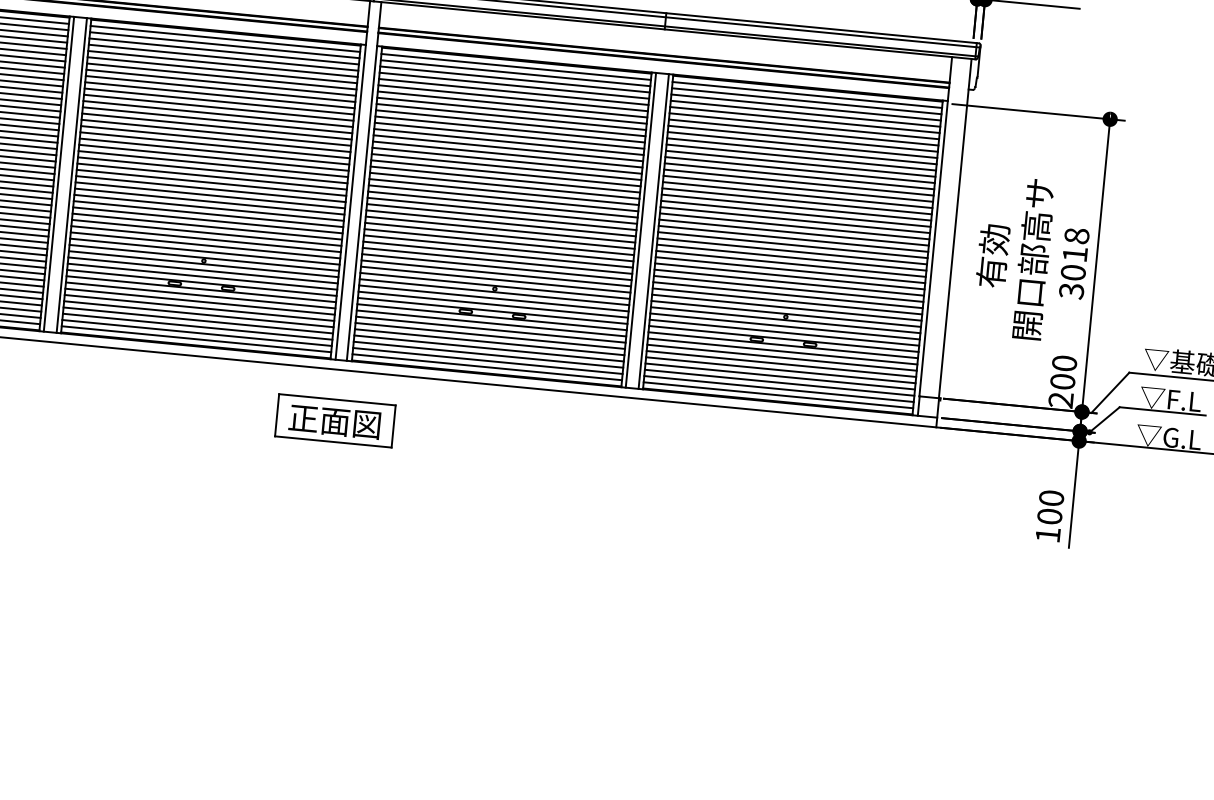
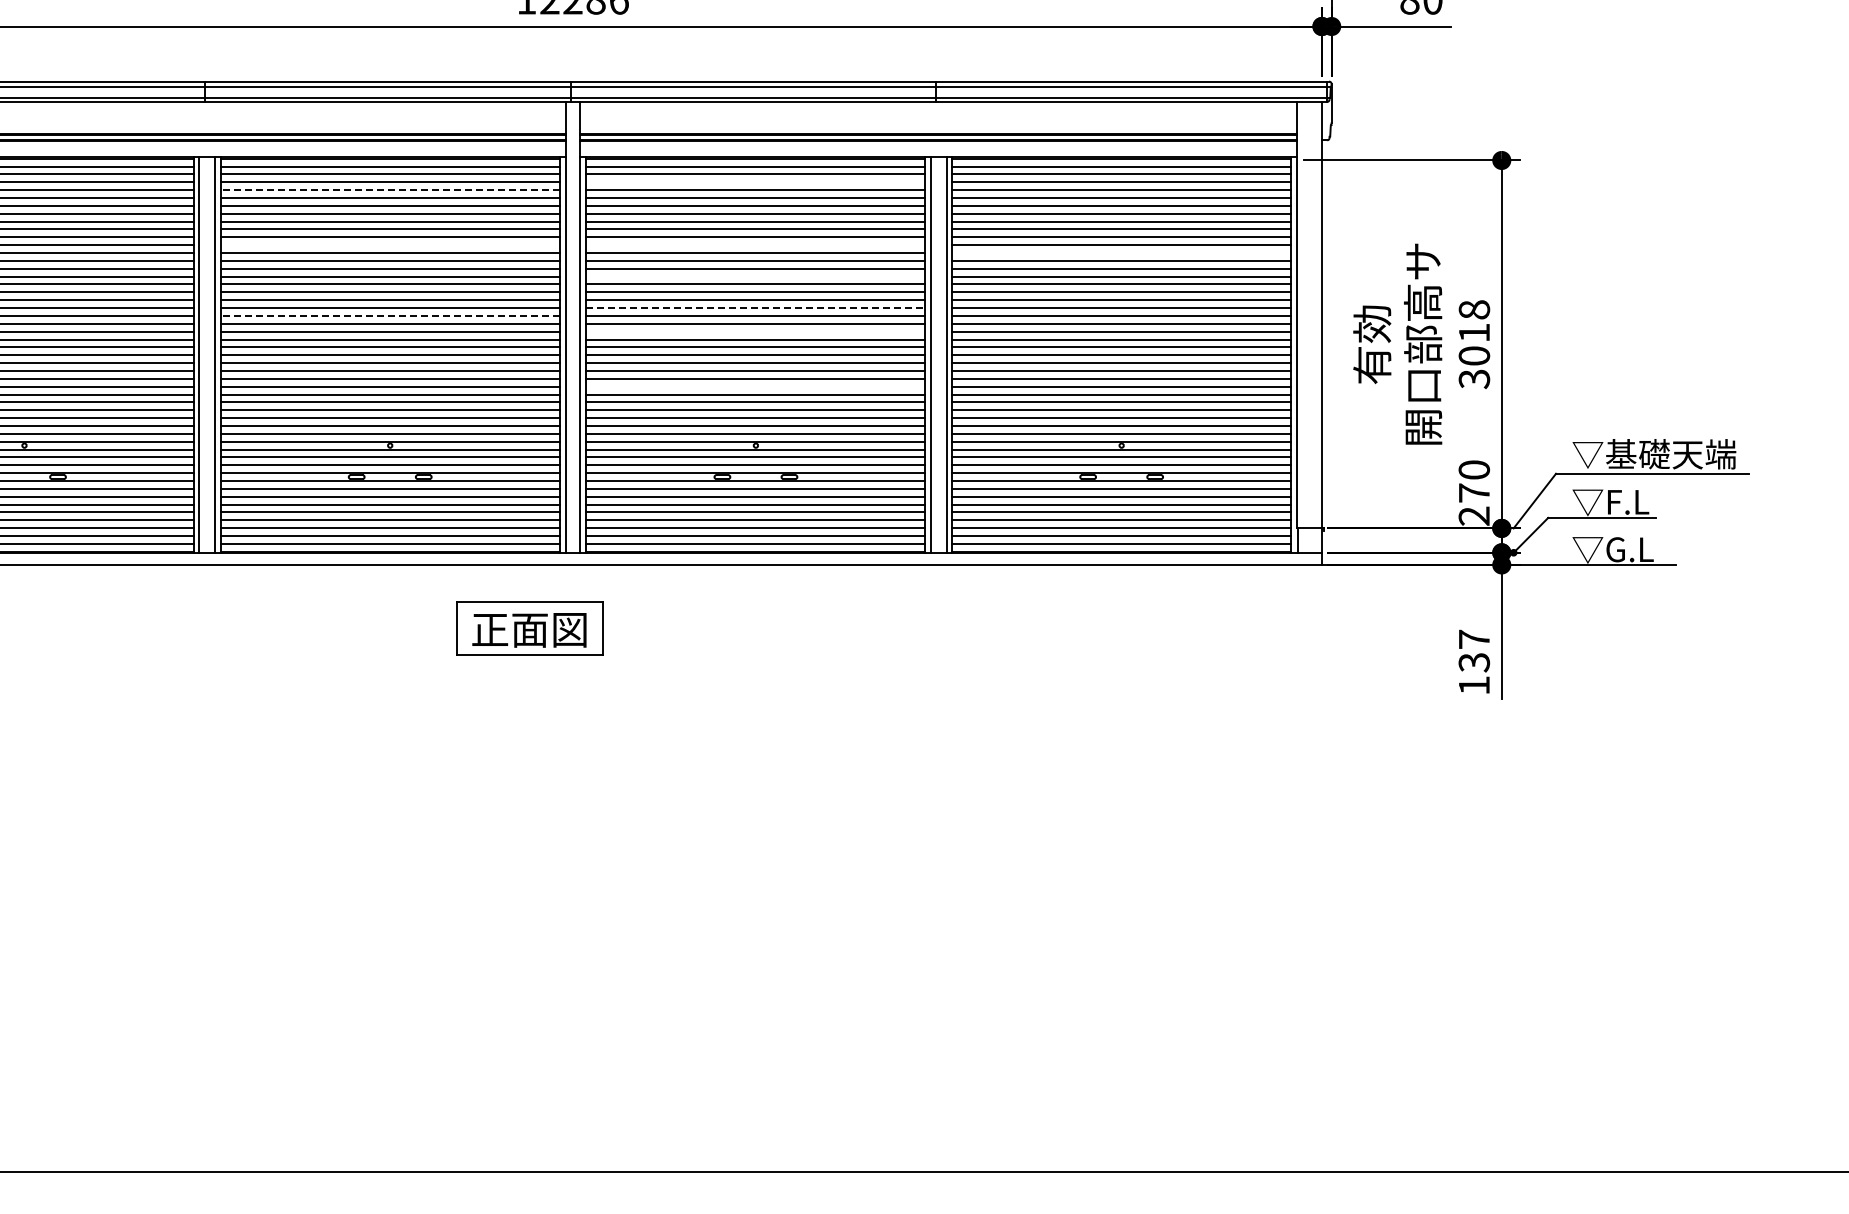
line: (222, 57) -> (389, 190), solid -> dashed
line: (514, 79) -> (755, 182), removed
line: (218, 101) -> (389, 245), removed
line: (509, 129) -> (755, 245), removed
line: (507, 154) -> (755, 276), removed
line: (213, 157) -> (389, 315), solid -> dashed
line: (800, 164) -> (1121, 253), removed
line: (505, 179) -> (756, 308), solid -> dashed
line: (503, 198) -> (755, 331), removed
line: (499, 241) -> (755, 386), removed
text: (1063, 381) -> (1474, 492), 200 -> 270
part: (334, 420) -> (529, 628), moved
text: (1050, 507) -> (1474, 650), 100 -> 137

